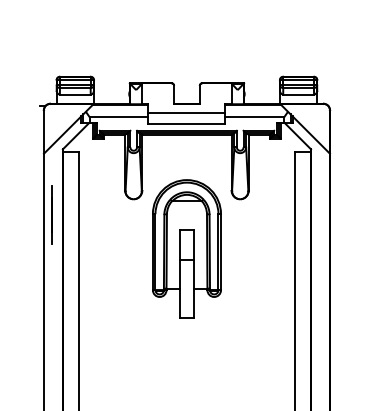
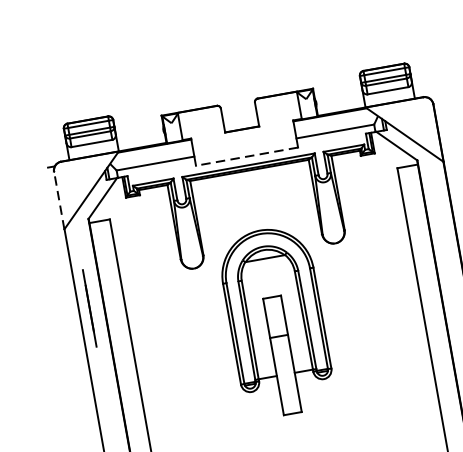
line: (186, 112) -> (243, 141), removed
line: (186, 124) -> (246, 156), solid -> dashed
line: (43, 132) -> (58, 201), solid -> dashed

